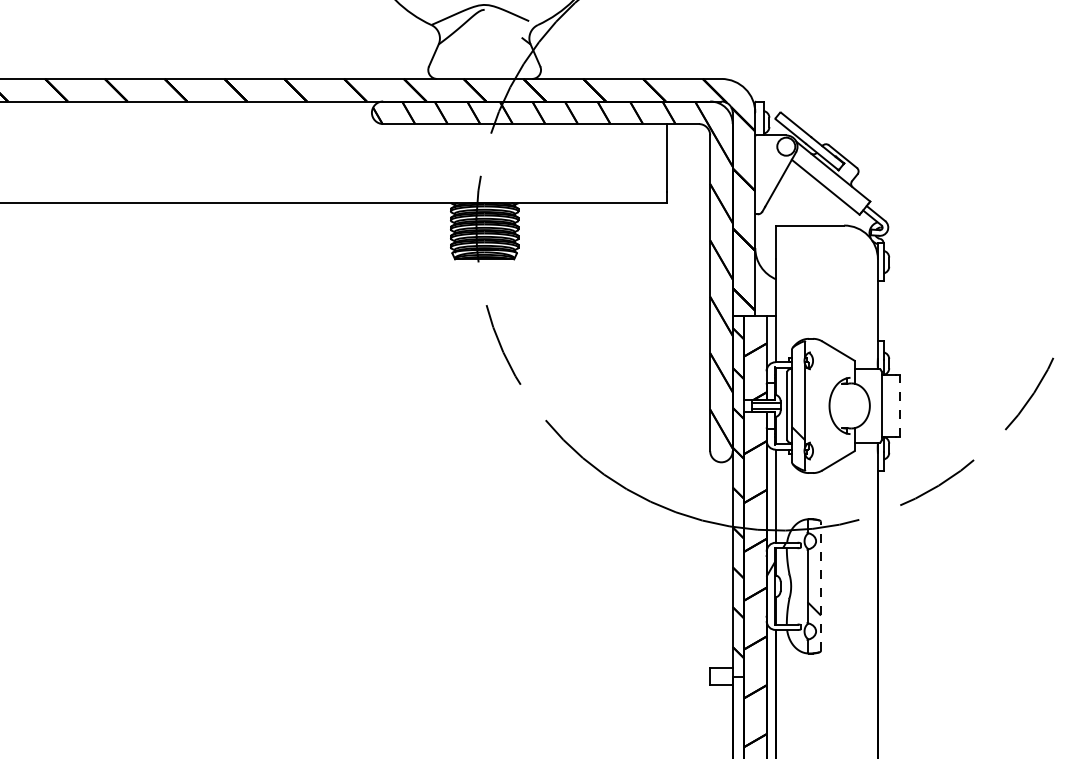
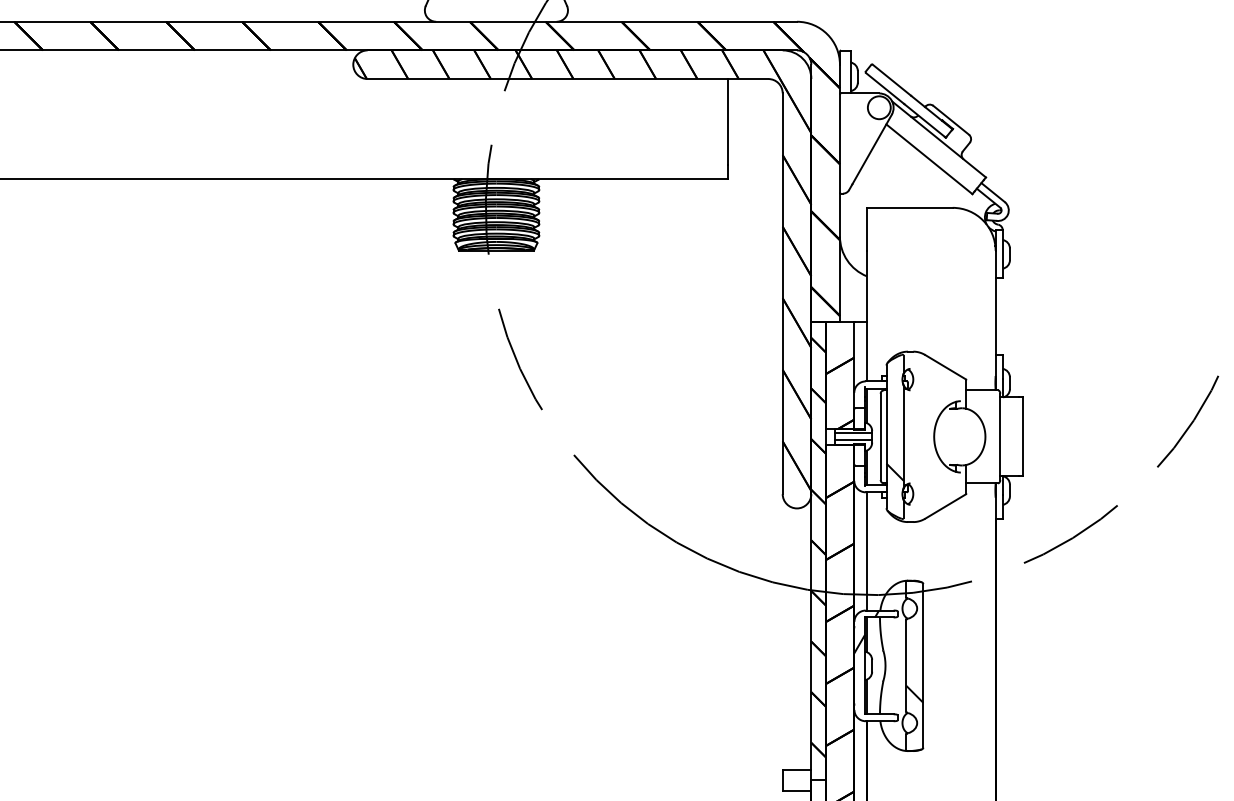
line: (899, 405) -> (1023, 436), dashed -> solid
line: (820, 586) -> (922, 666), dashed -> solid

